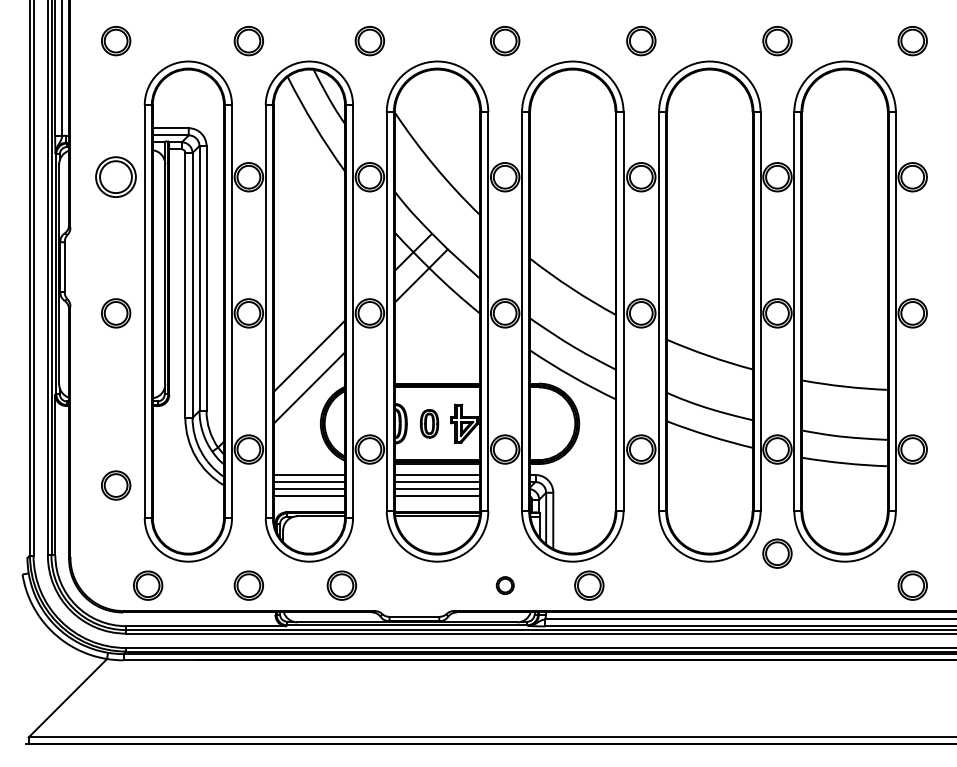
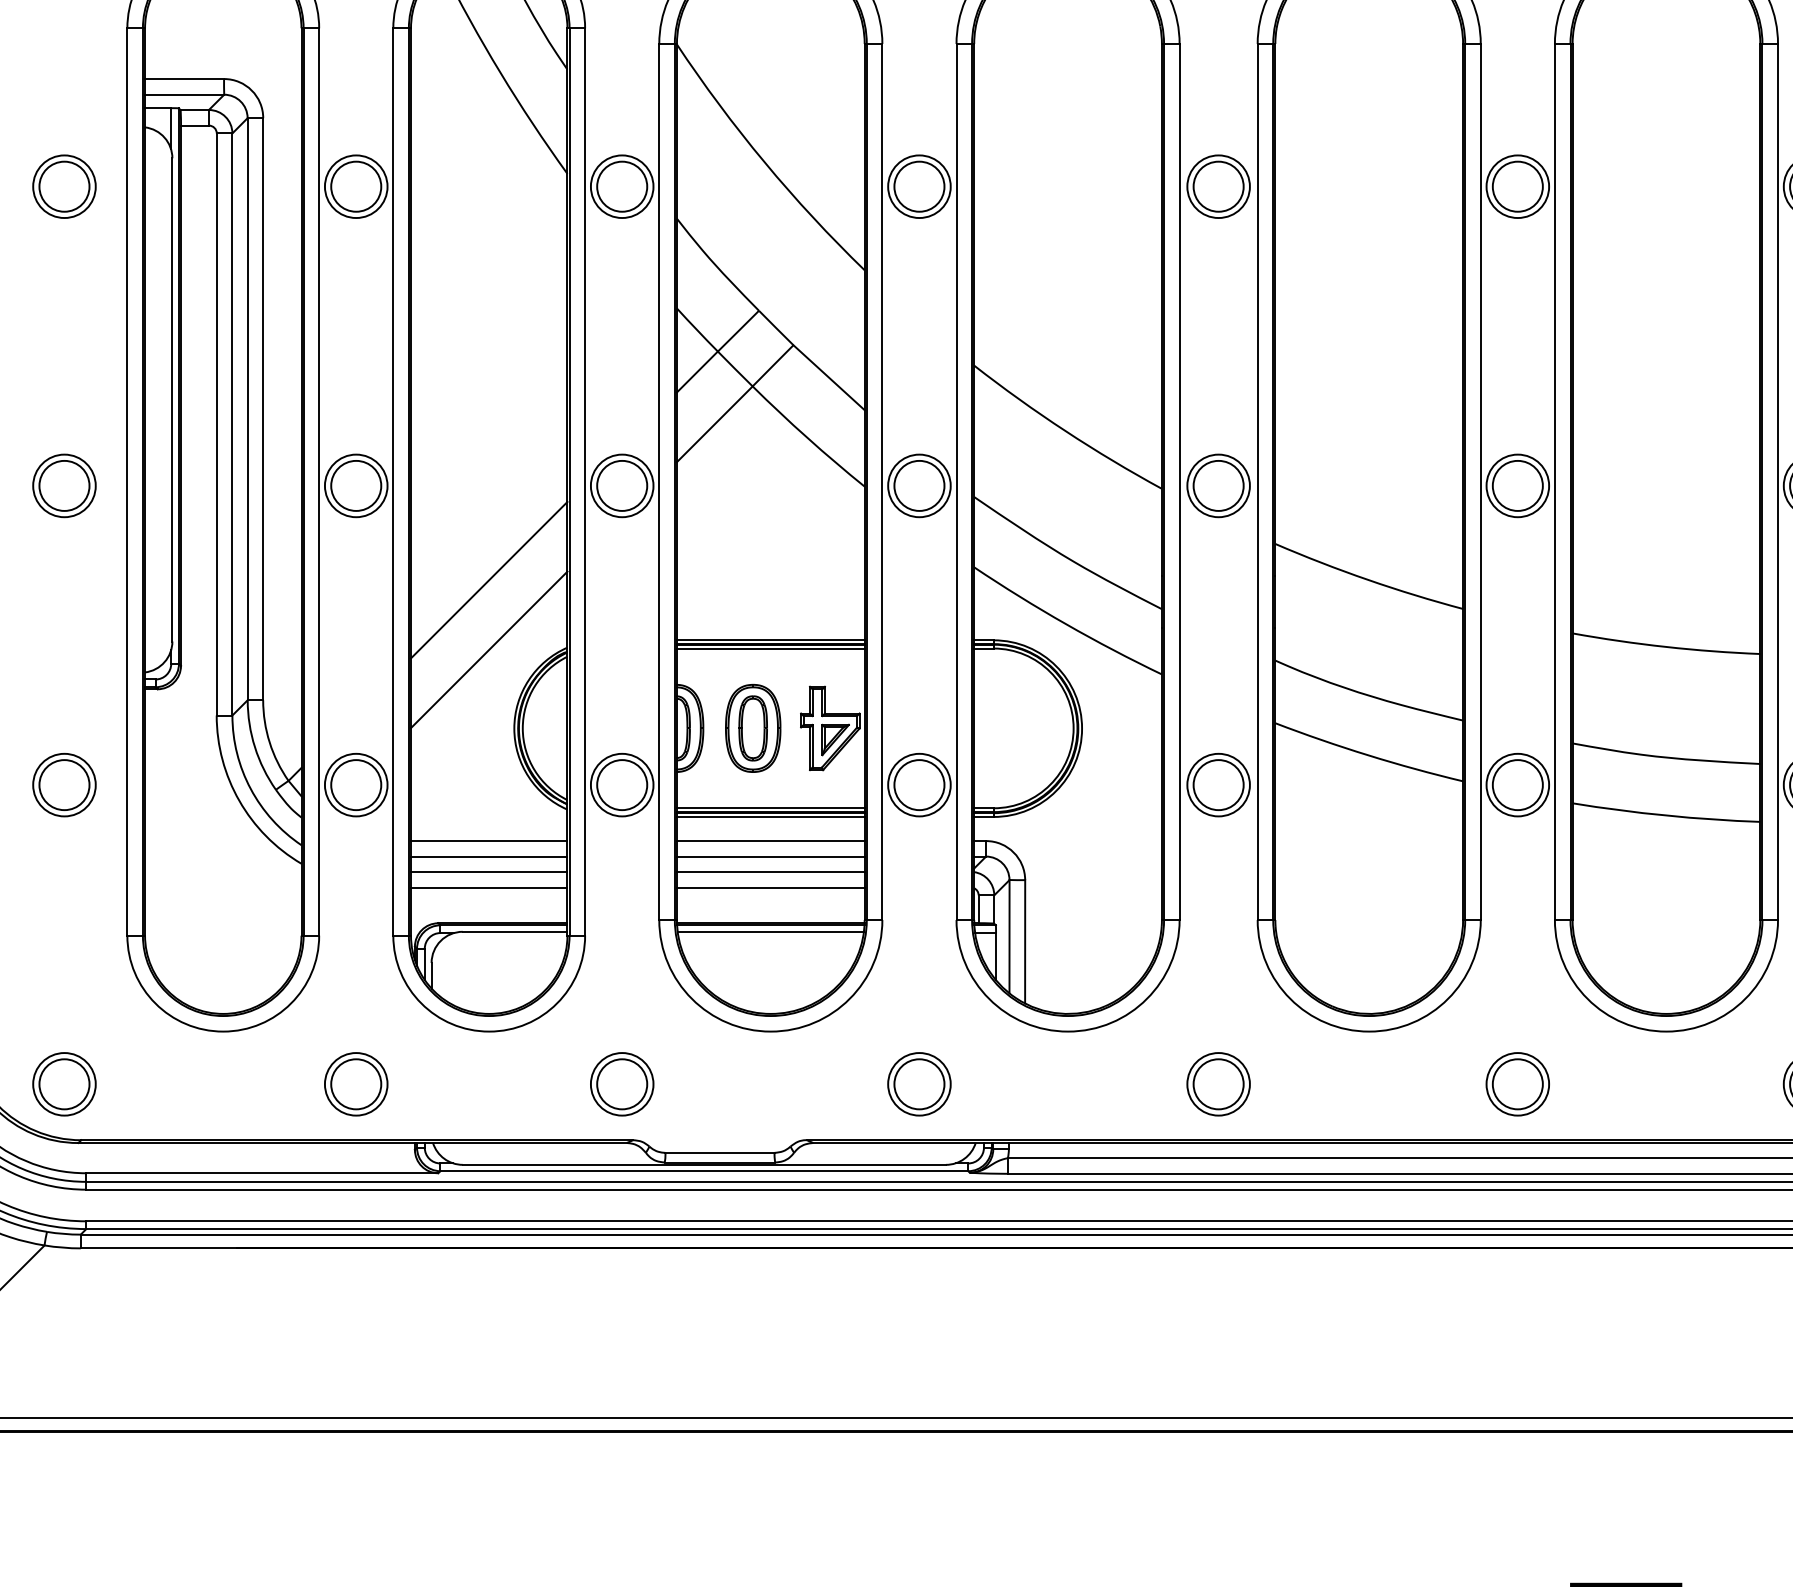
part: (116, 177) -> (65, 187), size x0.71
part: (429, 423) -> (753, 727), size x1.43
part: (116, 485) -> (65, 785), moved
part: (777, 553) -> (1517, 1083), moved
part: (148, 585) -> (65, 1083), moved
part: (341, 585) -> (621, 1083), moved
part: (505, 585) -> (920, 1083), size x1.67
part: (589, 585) -> (1219, 1083), moved

